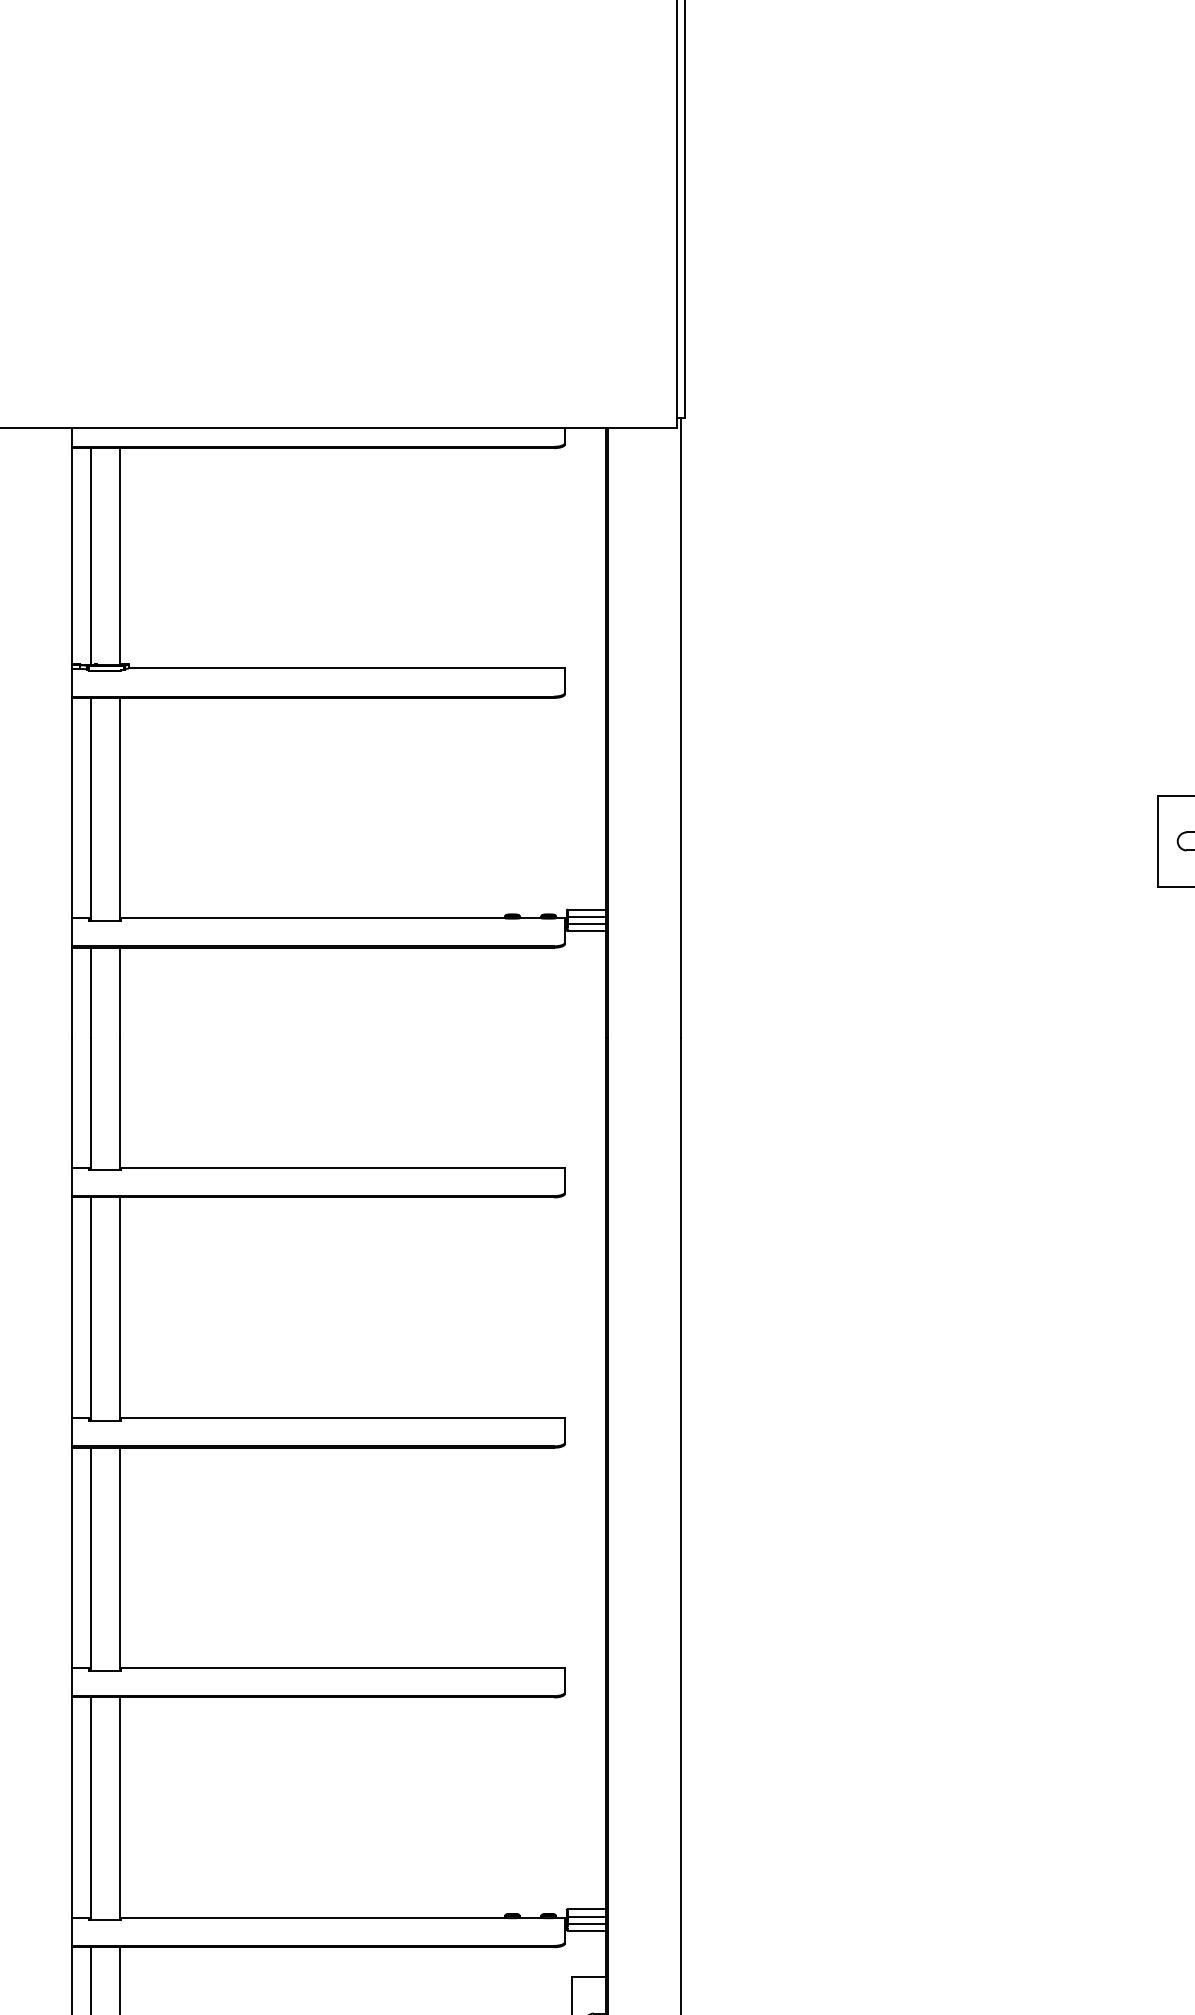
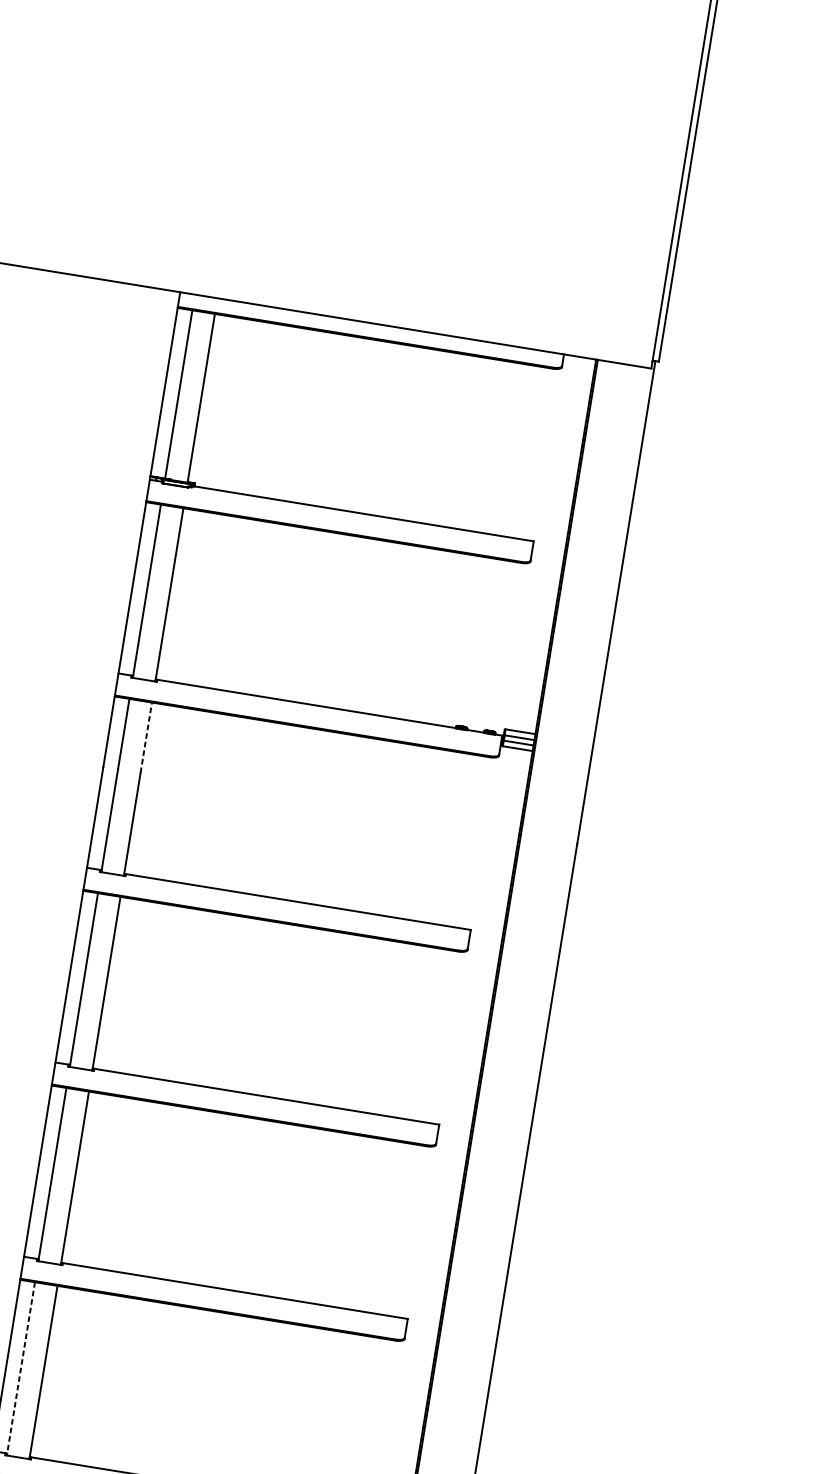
line: (119, 992) -> (146, 737), solid -> dashed
line: (90, 1809) -> (20, 1369), solid -> dashed

